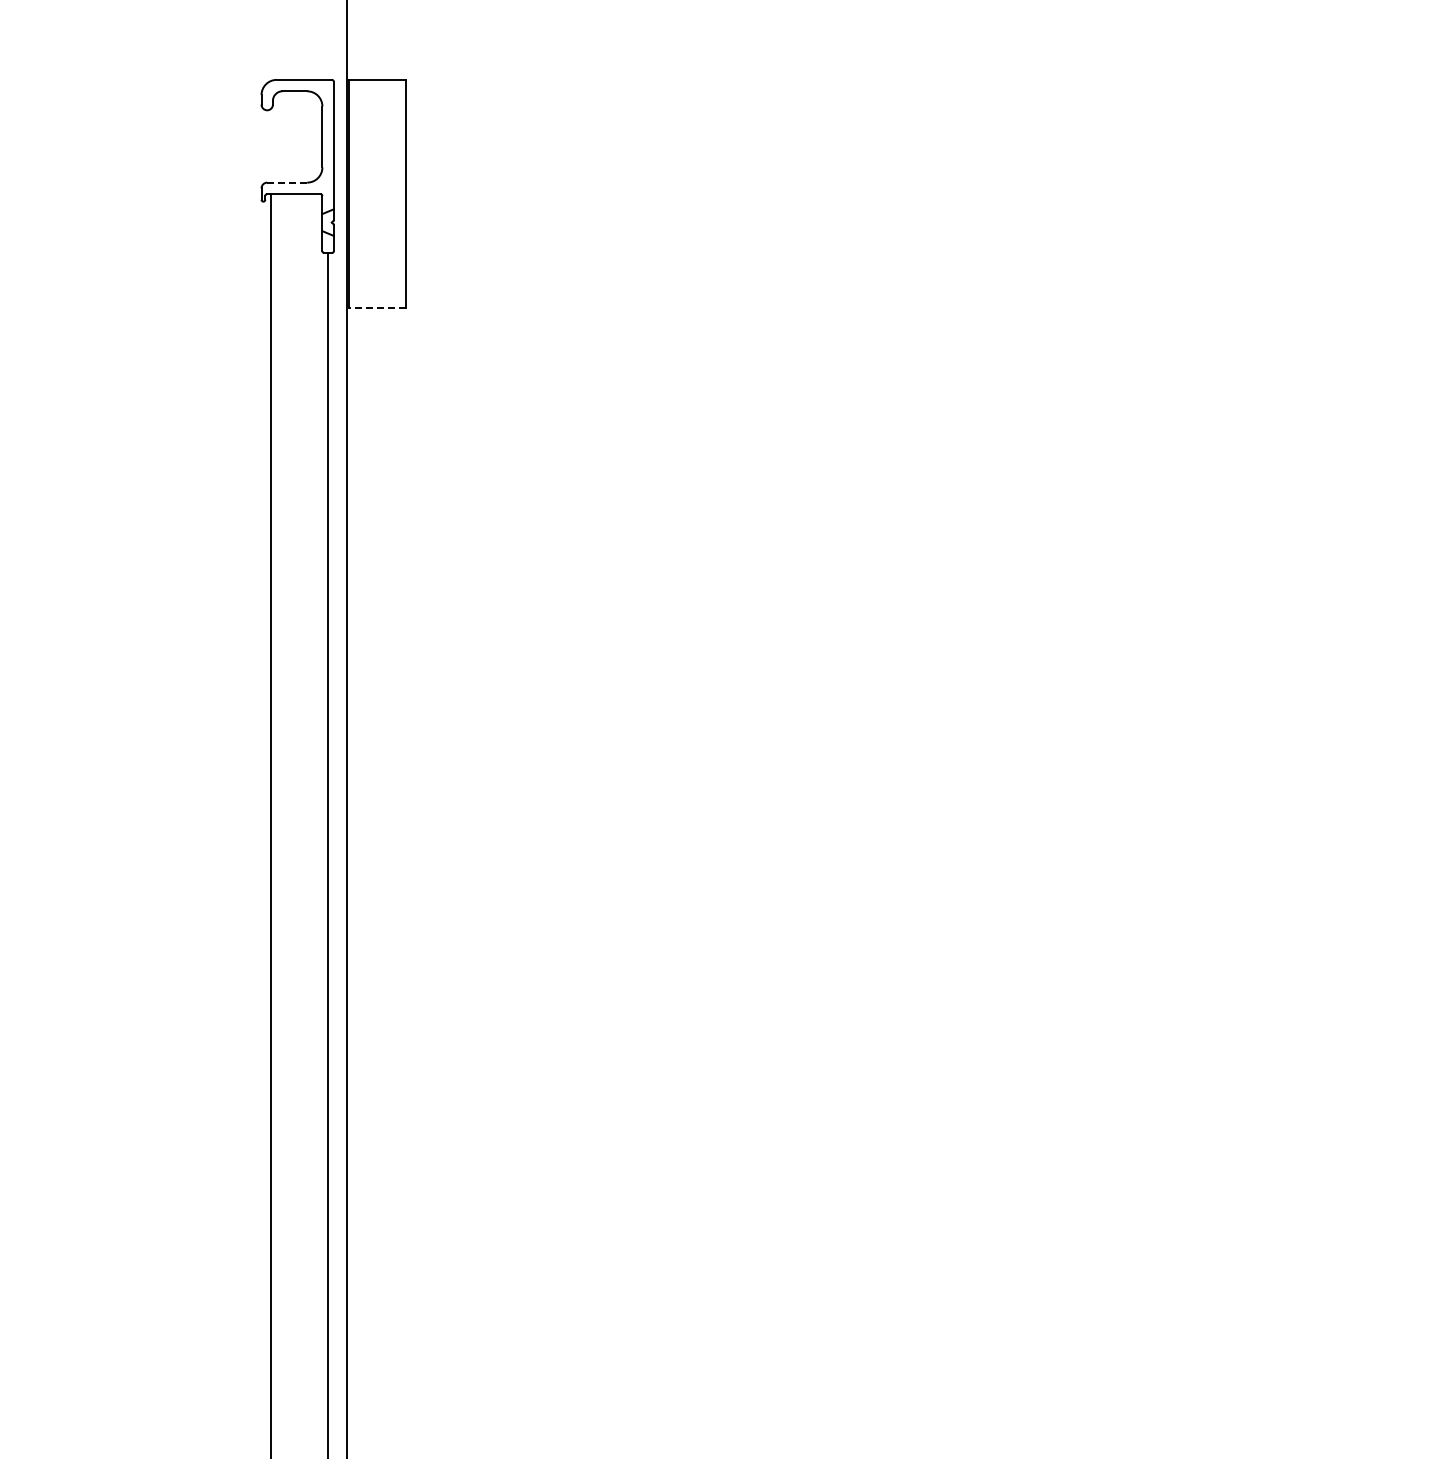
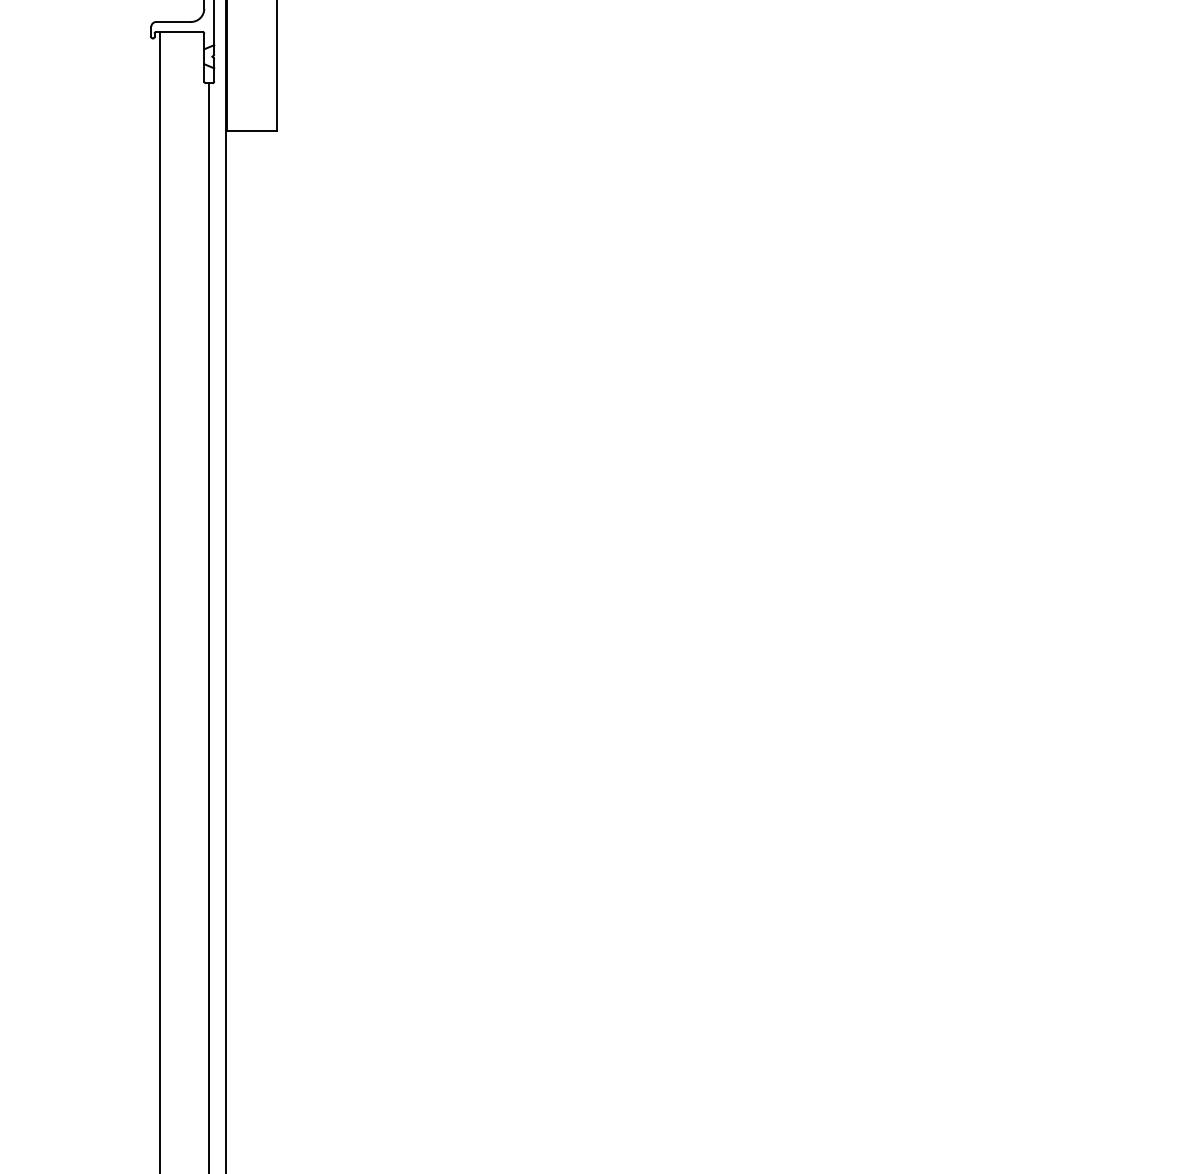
line: (287, 182) -> (173, 21), dashed -> solid
line: (377, 308) -> (252, 131), dashed -> solid

